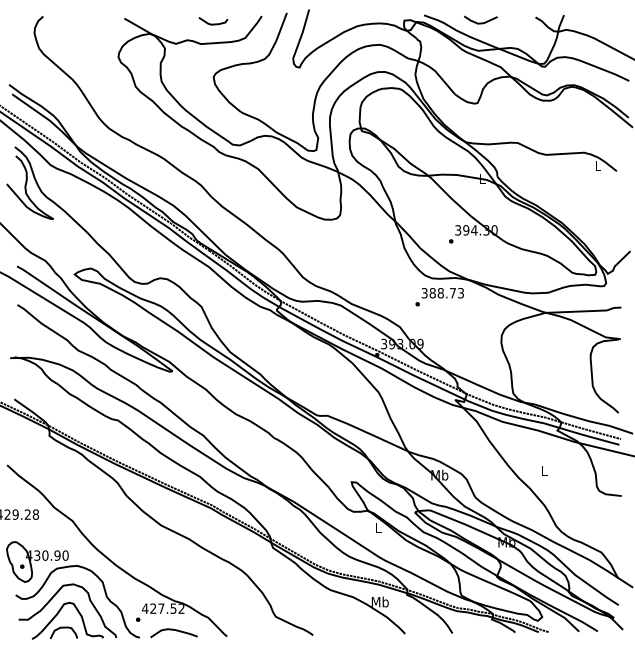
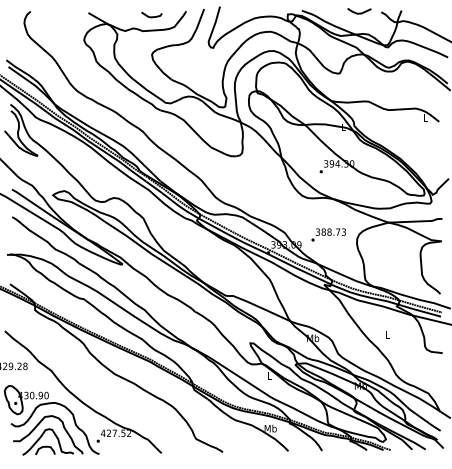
line: (480, 22) -> (359, 12), moved
text: (439, 297) -> (328, 235), moved
curve: (173, 630) -> (123, 448), removed

